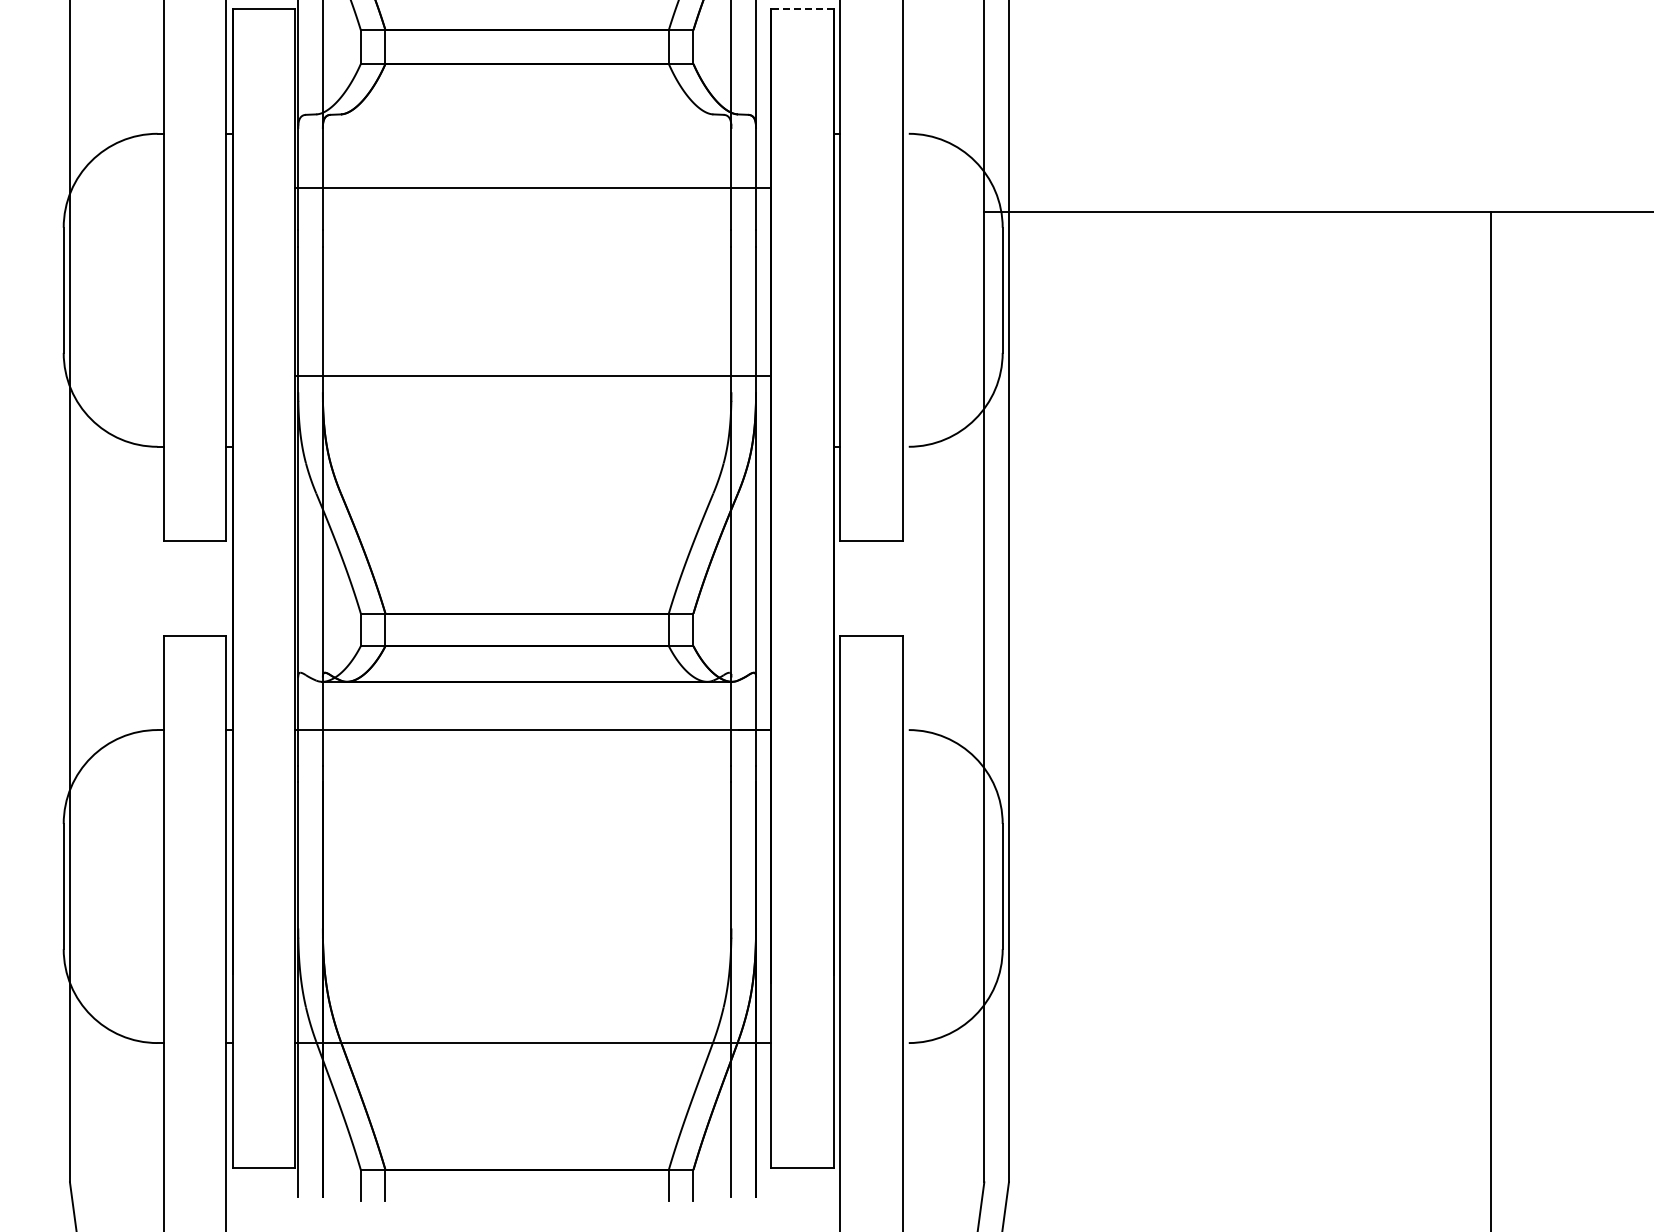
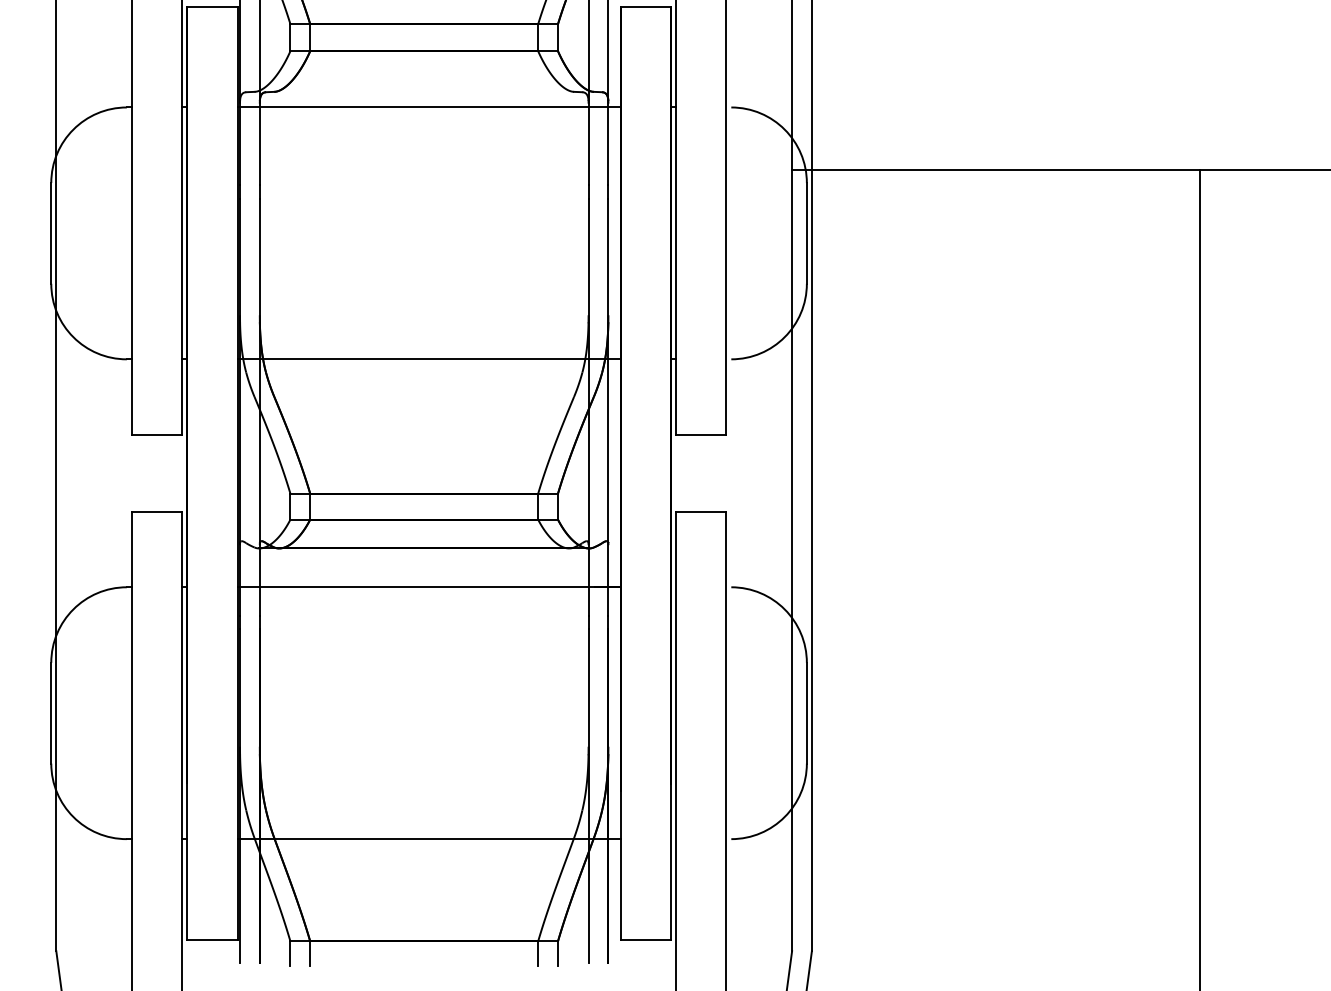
line: (801, 8) -> (644, 6), dashed -> solid
line: (533, 187) -> (429, 107), moved
line: (533, 375) -> (429, 359), moved

